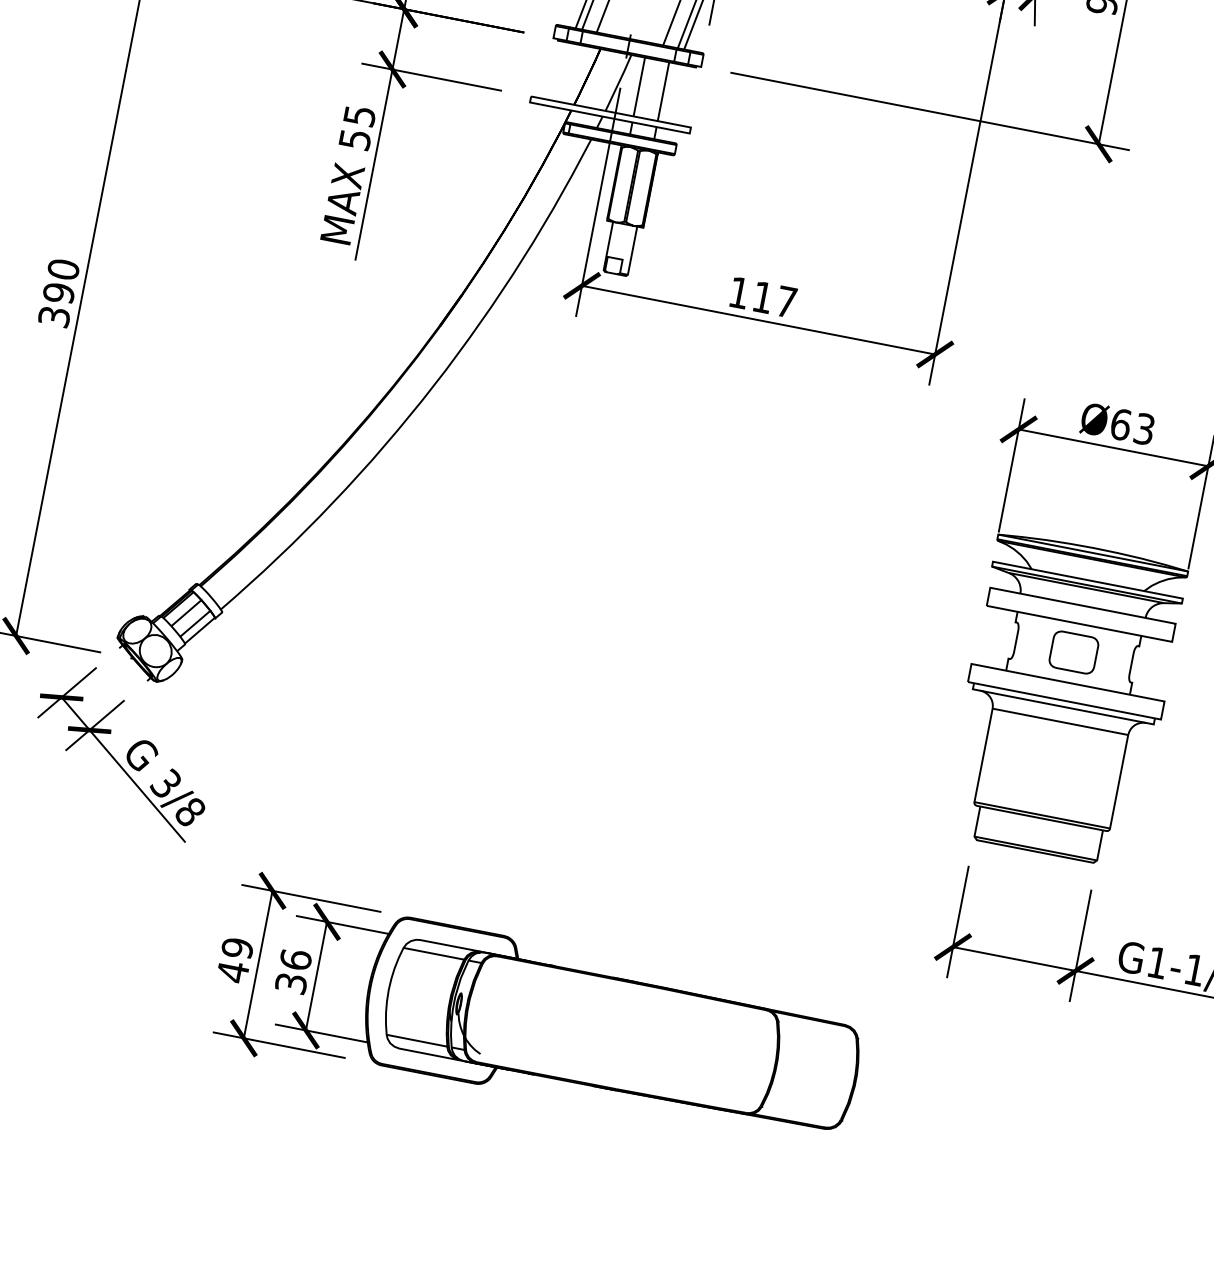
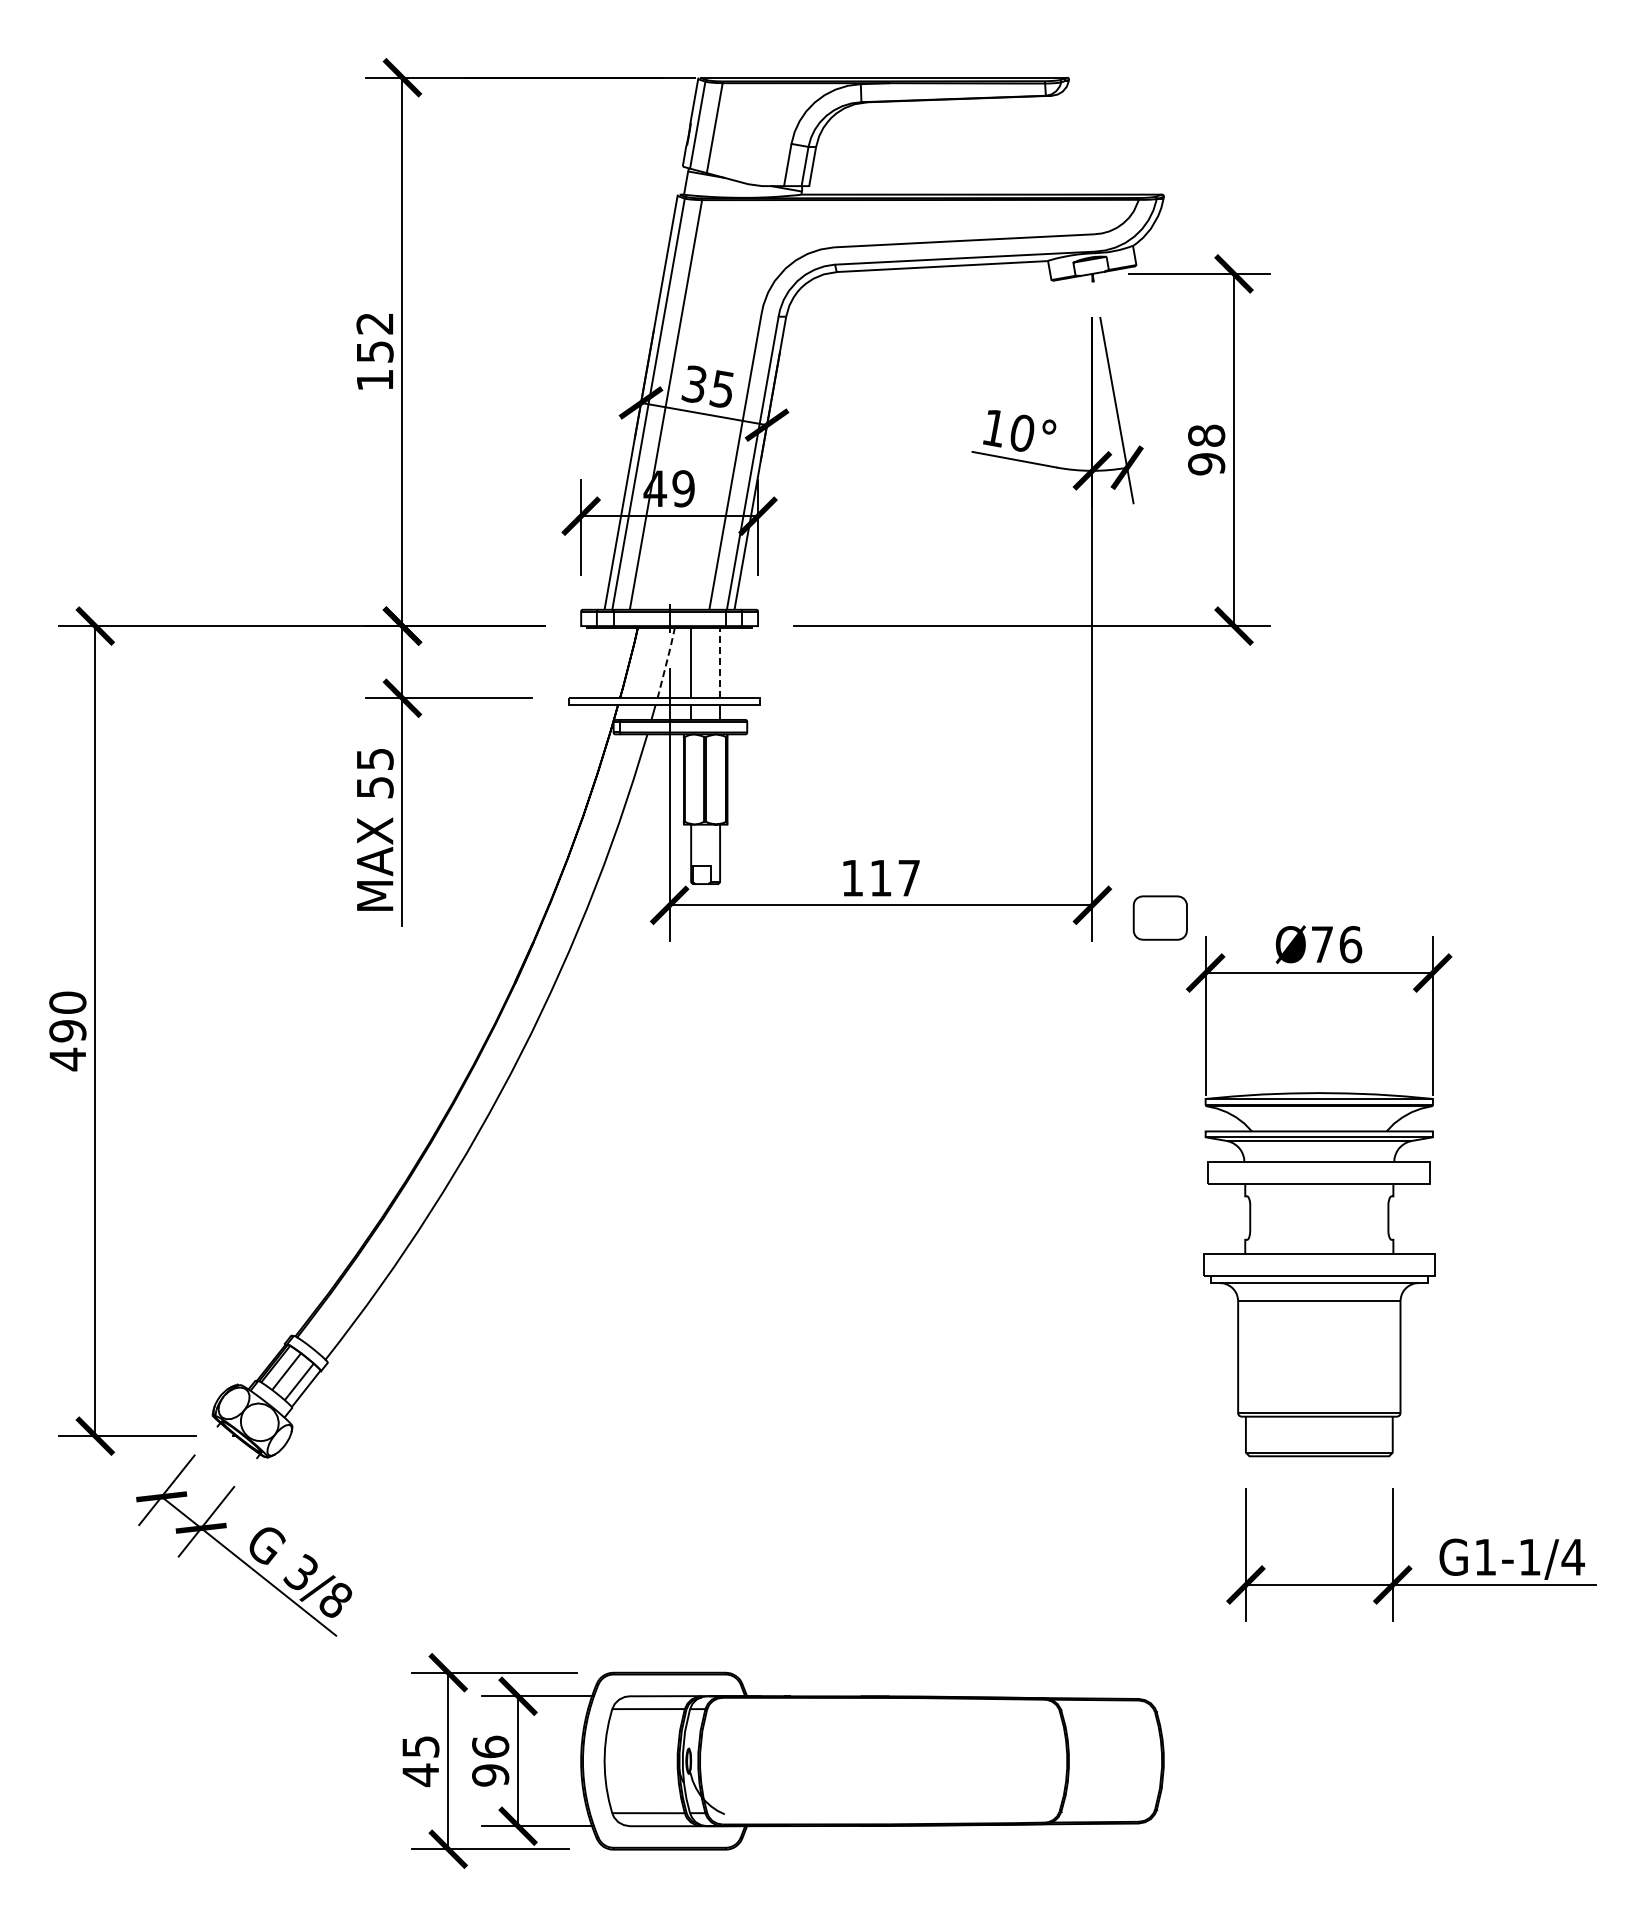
line: (618, 83) -> (666, 663), solid -> dashed
line: (663, 91) -> (720, 662), solid -> dashed
text: (54, 316) -> (67, 1059), 390 -> 490
text: (1132, 426) -> (1336, 944), Ø63 -> Ø76
part: (1073, 651) -> (1159, 917), moved
text: (237, 947) -> (420, 1746), 49 -> 45
text: (291, 983) -> (490, 1775), 36 -> 96

